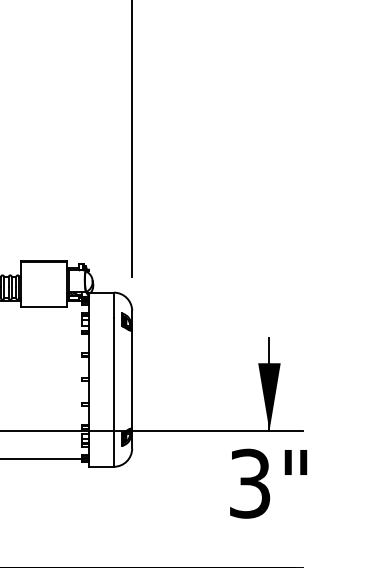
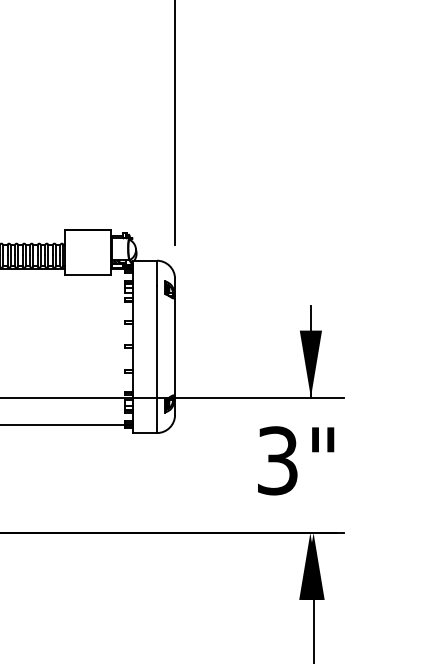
text: (269, 483) -> (296, 460), moved

